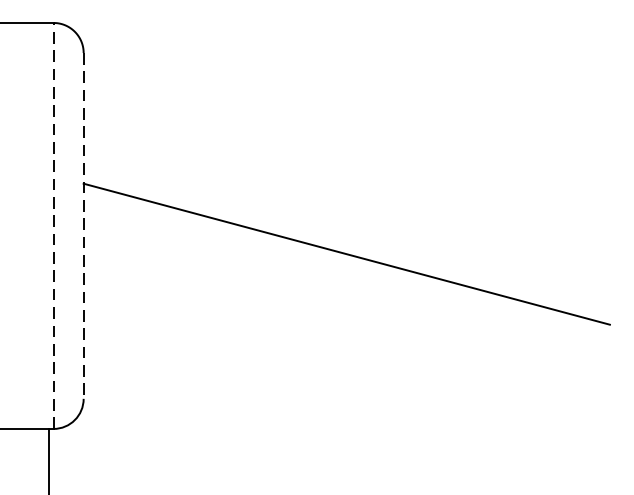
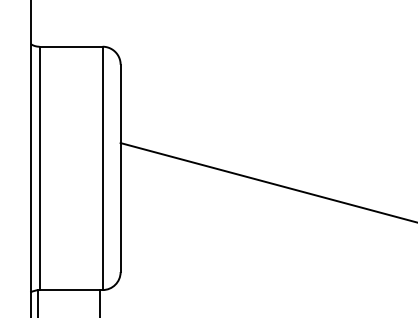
line: (53, 226) -> (102, 168), dashed -> solid
line: (83, 226) -> (120, 168), dashed -> solid

